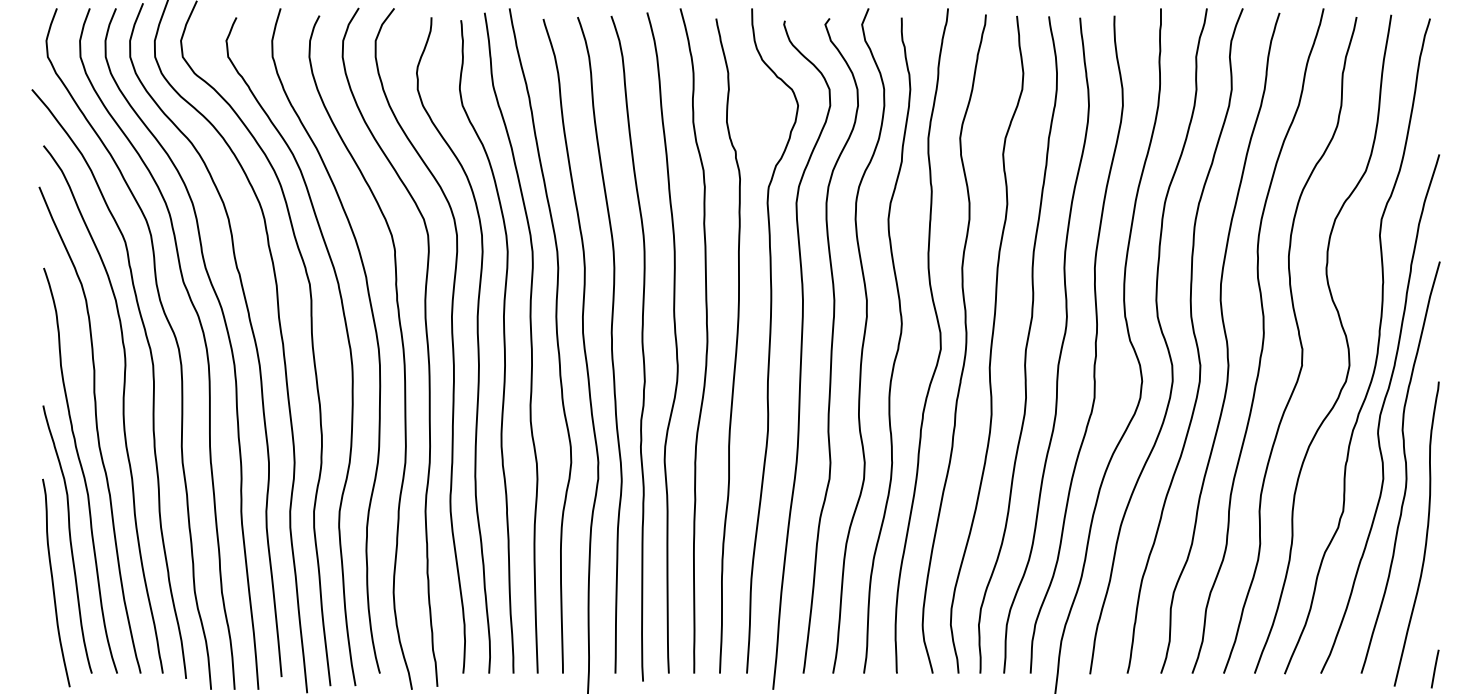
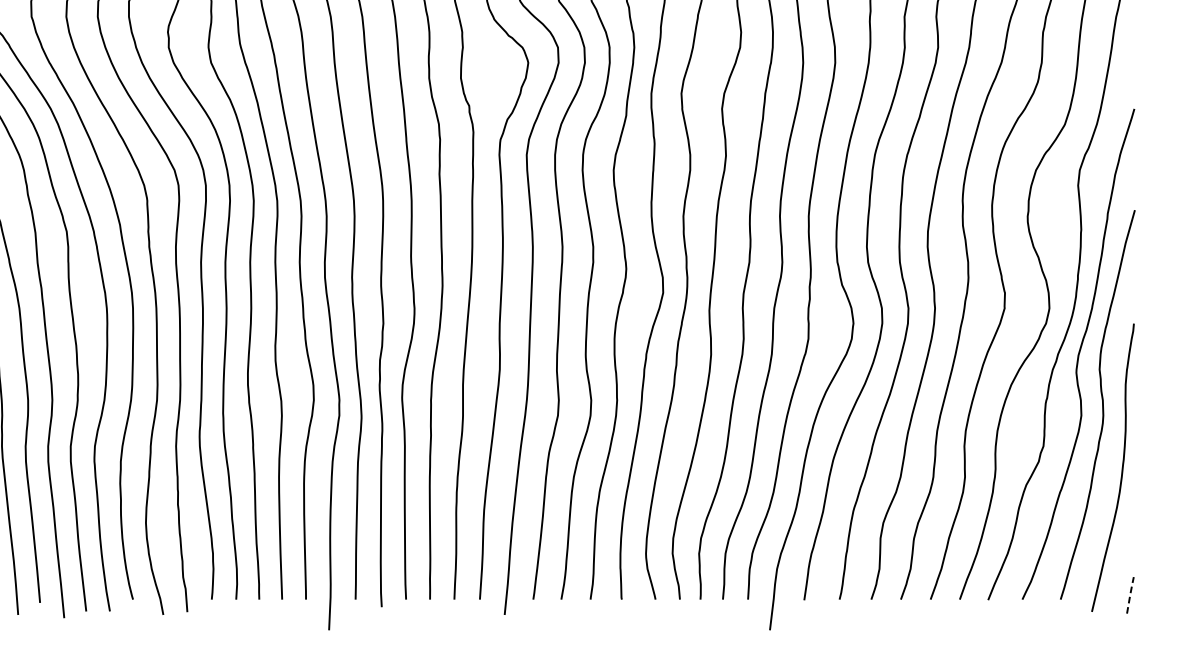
line: (1434, 668) -> (1129, 594), solid -> dashed

